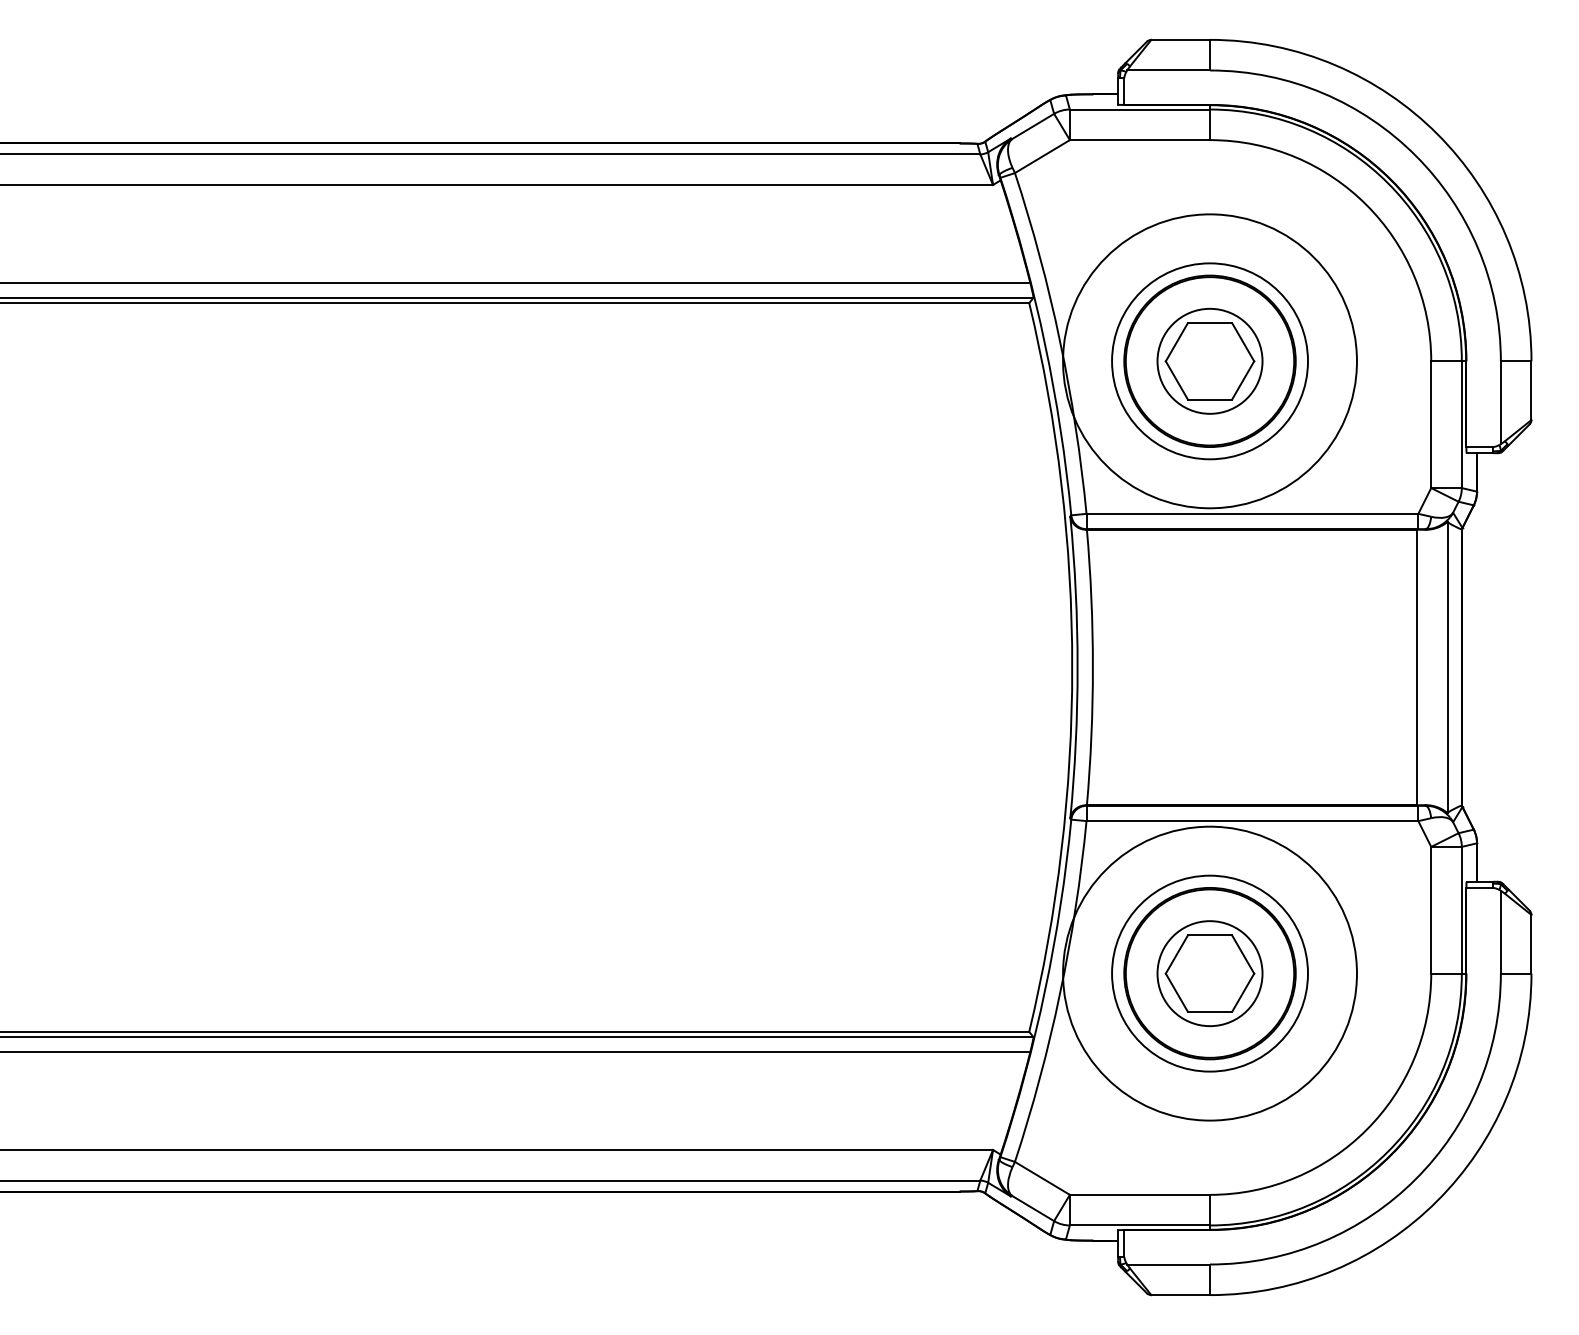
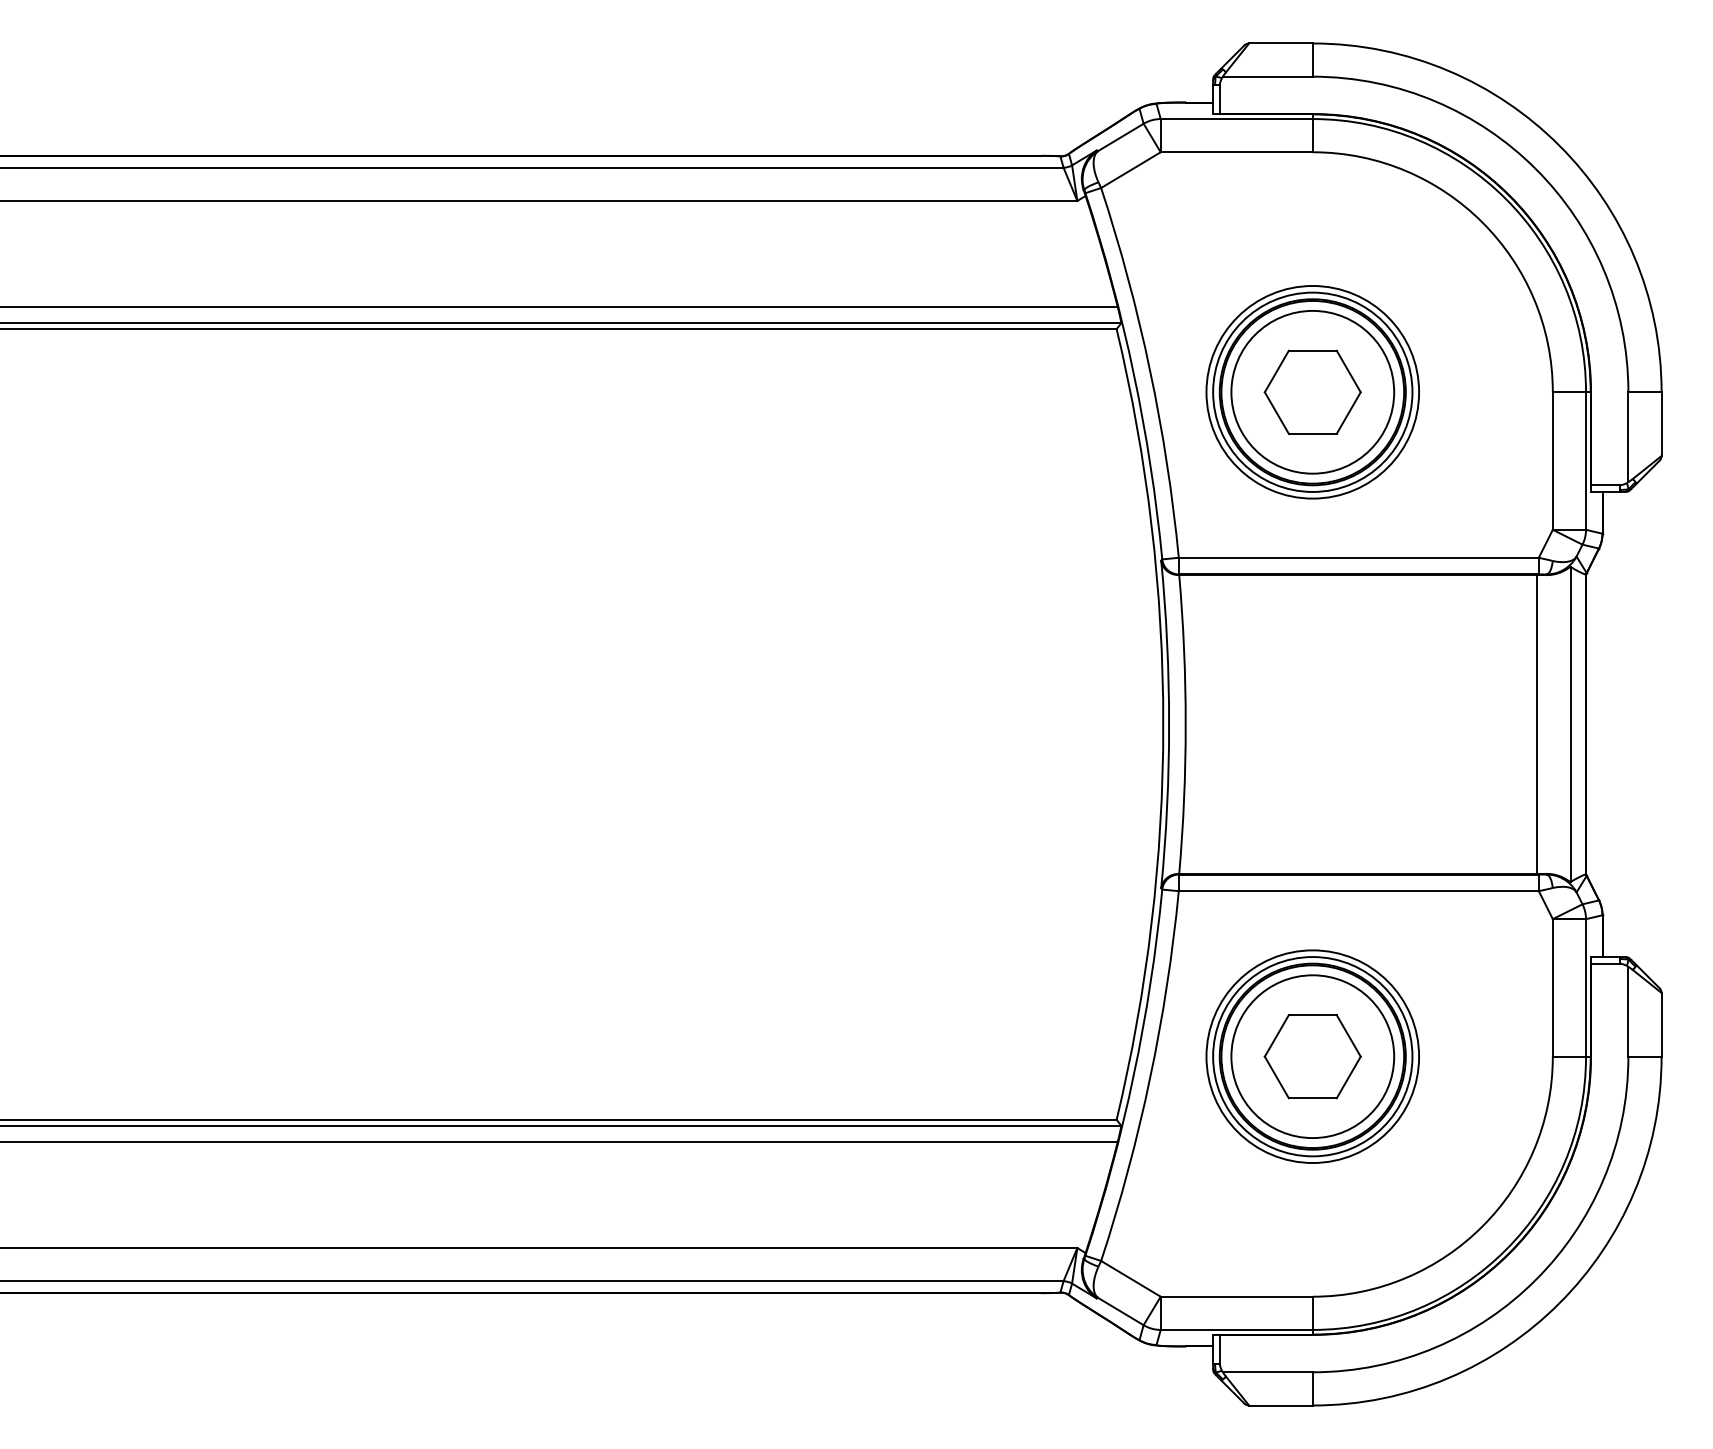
circle: (1209, 360) -> (1312, 391), size x0.62
circle: (1209, 360) -> (1312, 391), size x1.43
circle: (1209, 973) -> (1312, 1056), size x0.62
circle: (1209, 973) -> (1312, 1056), size x1.43

